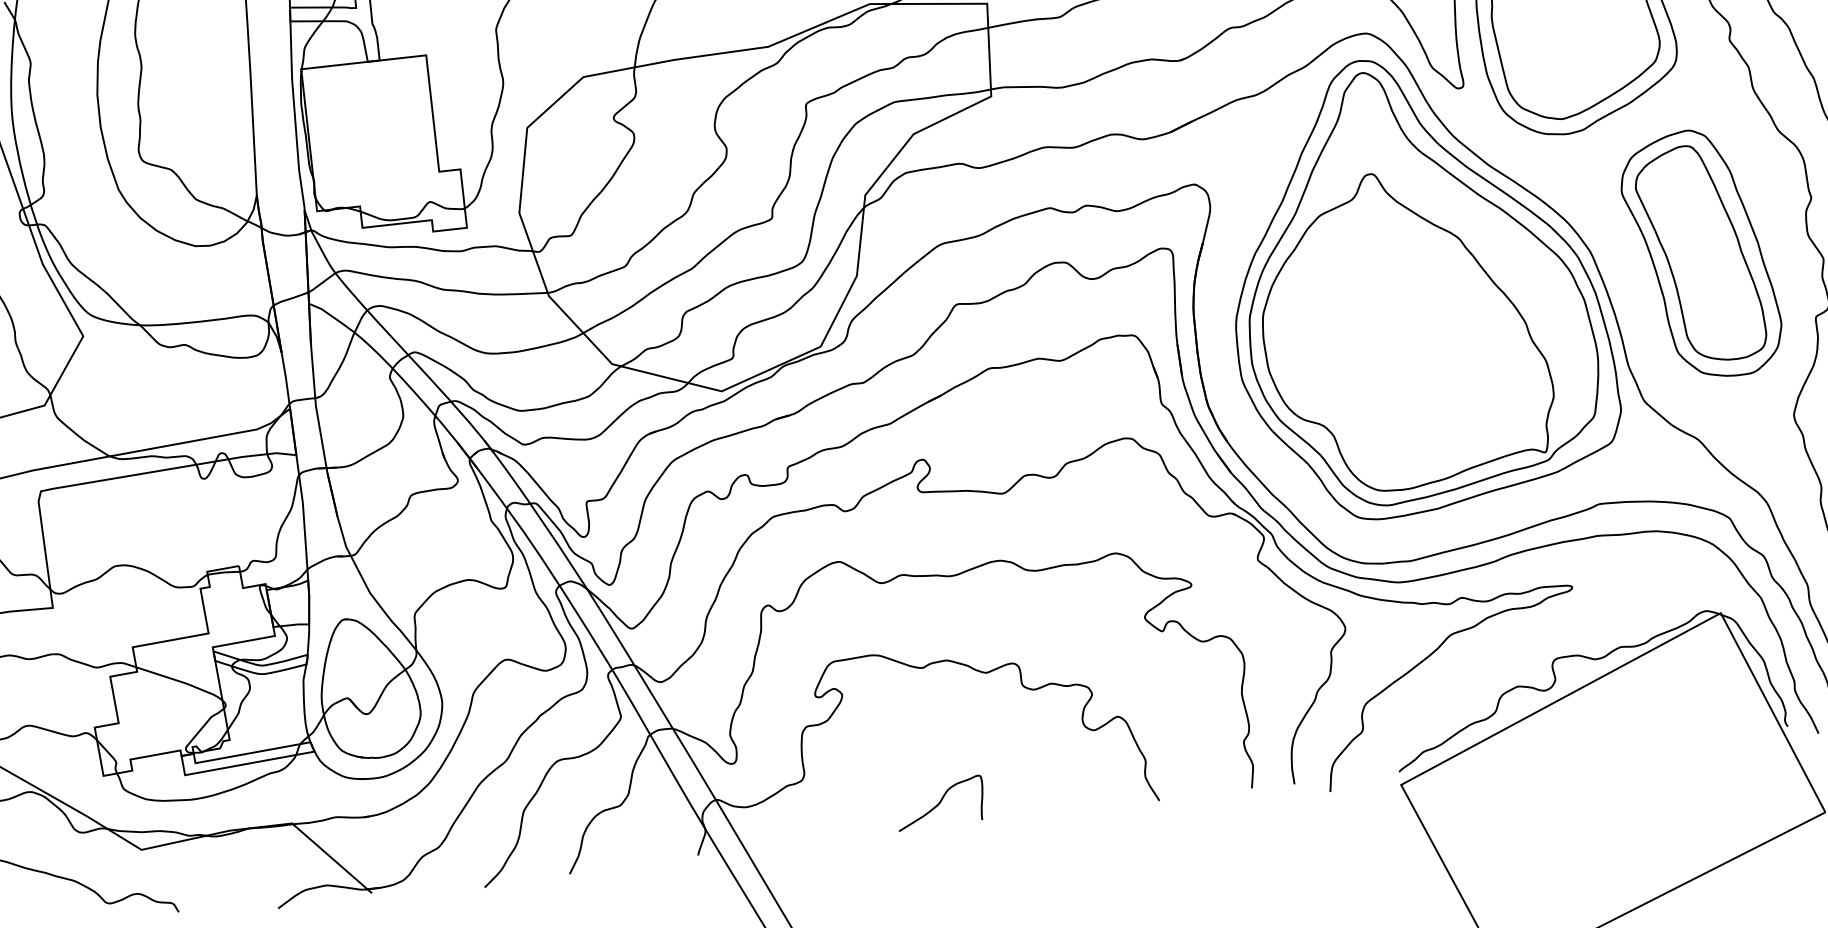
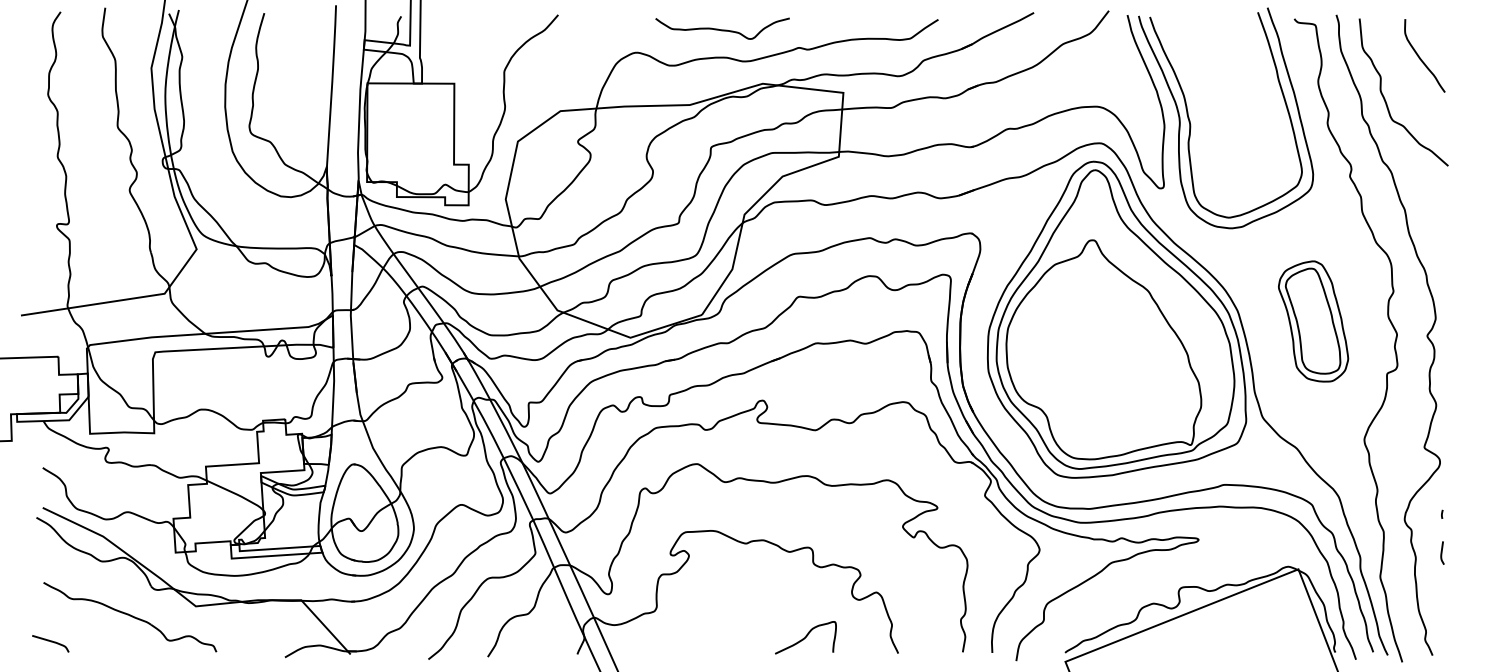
part: (1701, 254) -> (1313, 321), size x0.7
curve: (939, 802) -> (805, 637), moved

